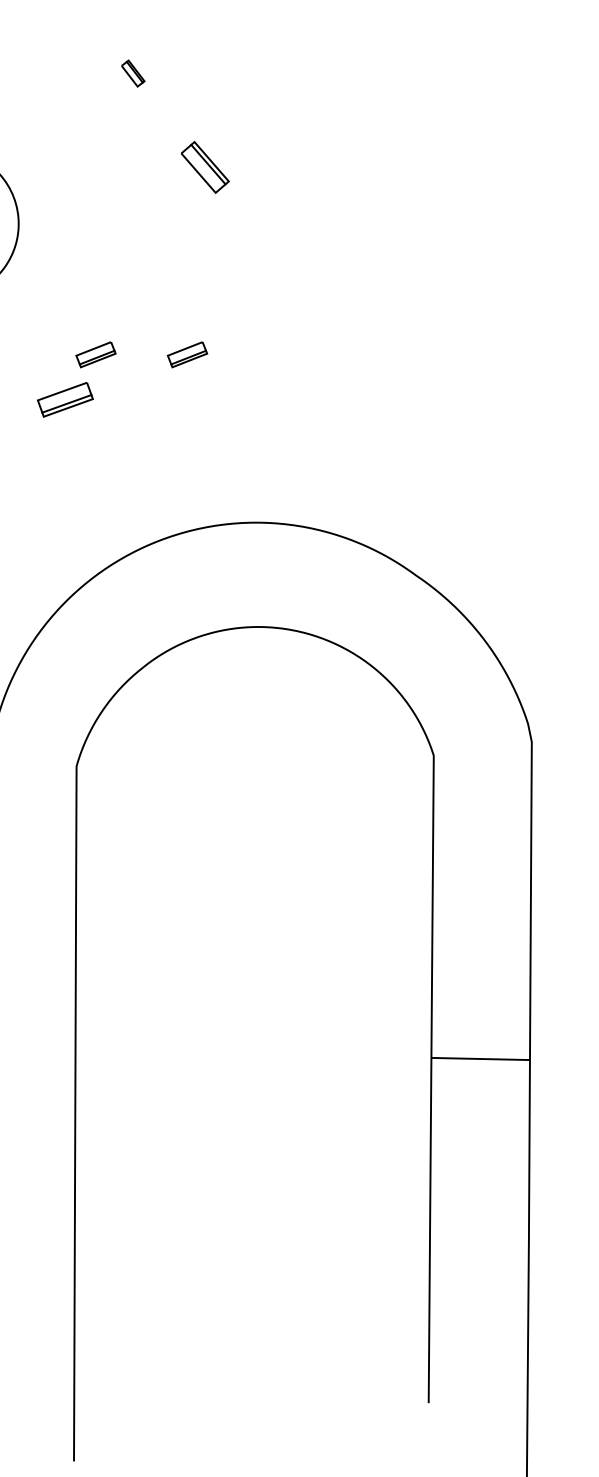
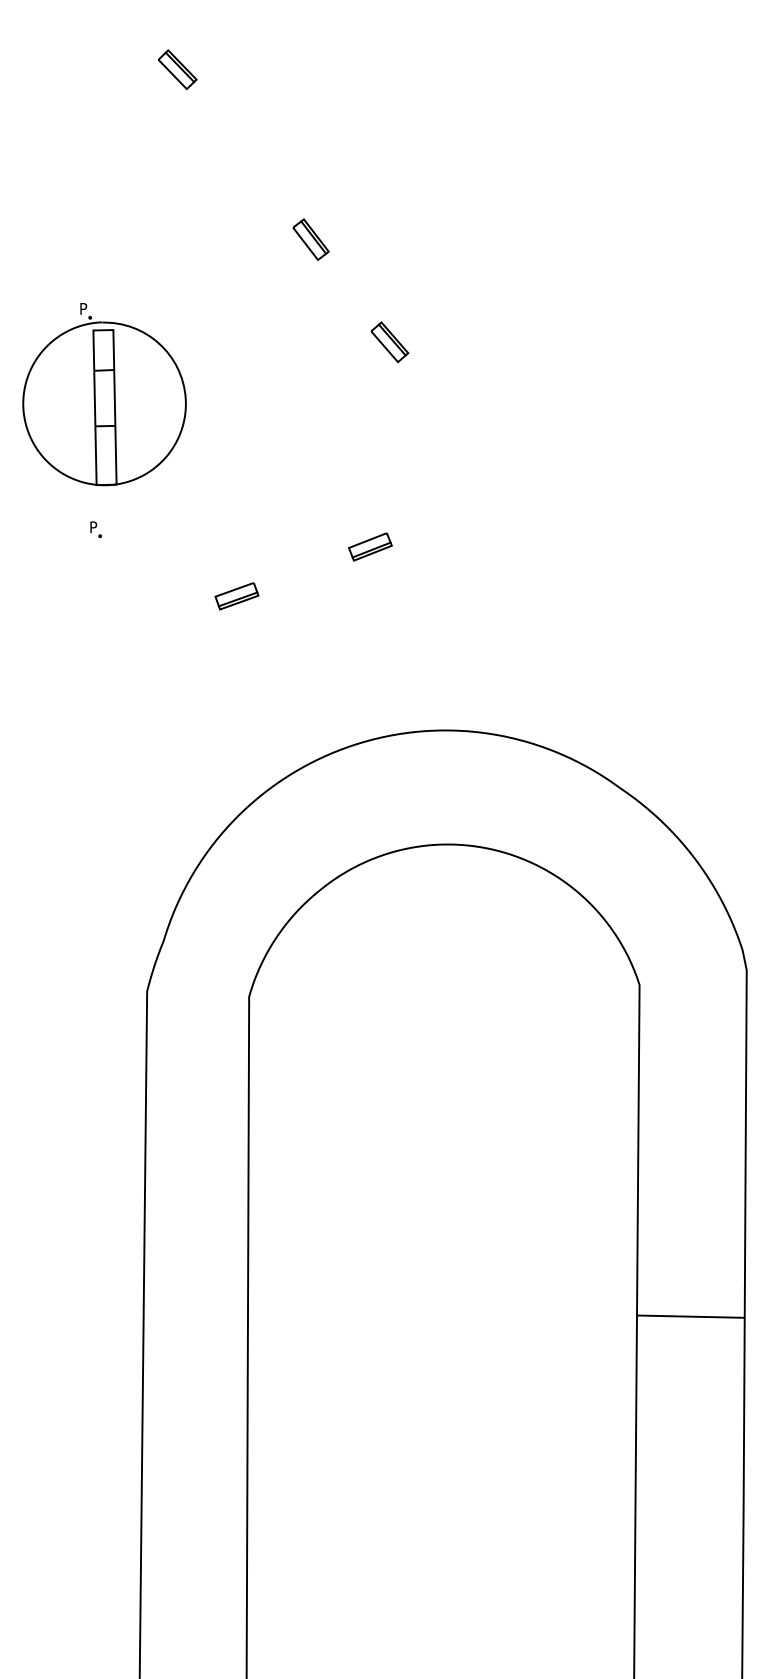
part: (132, 73) -> (310, 239), size x1.43
part: (204, 167) -> (389, 342), size x0.71
part: (96, 354) -> (270, 546), removed
part: (65, 400) -> (236, 596), size x0.71

